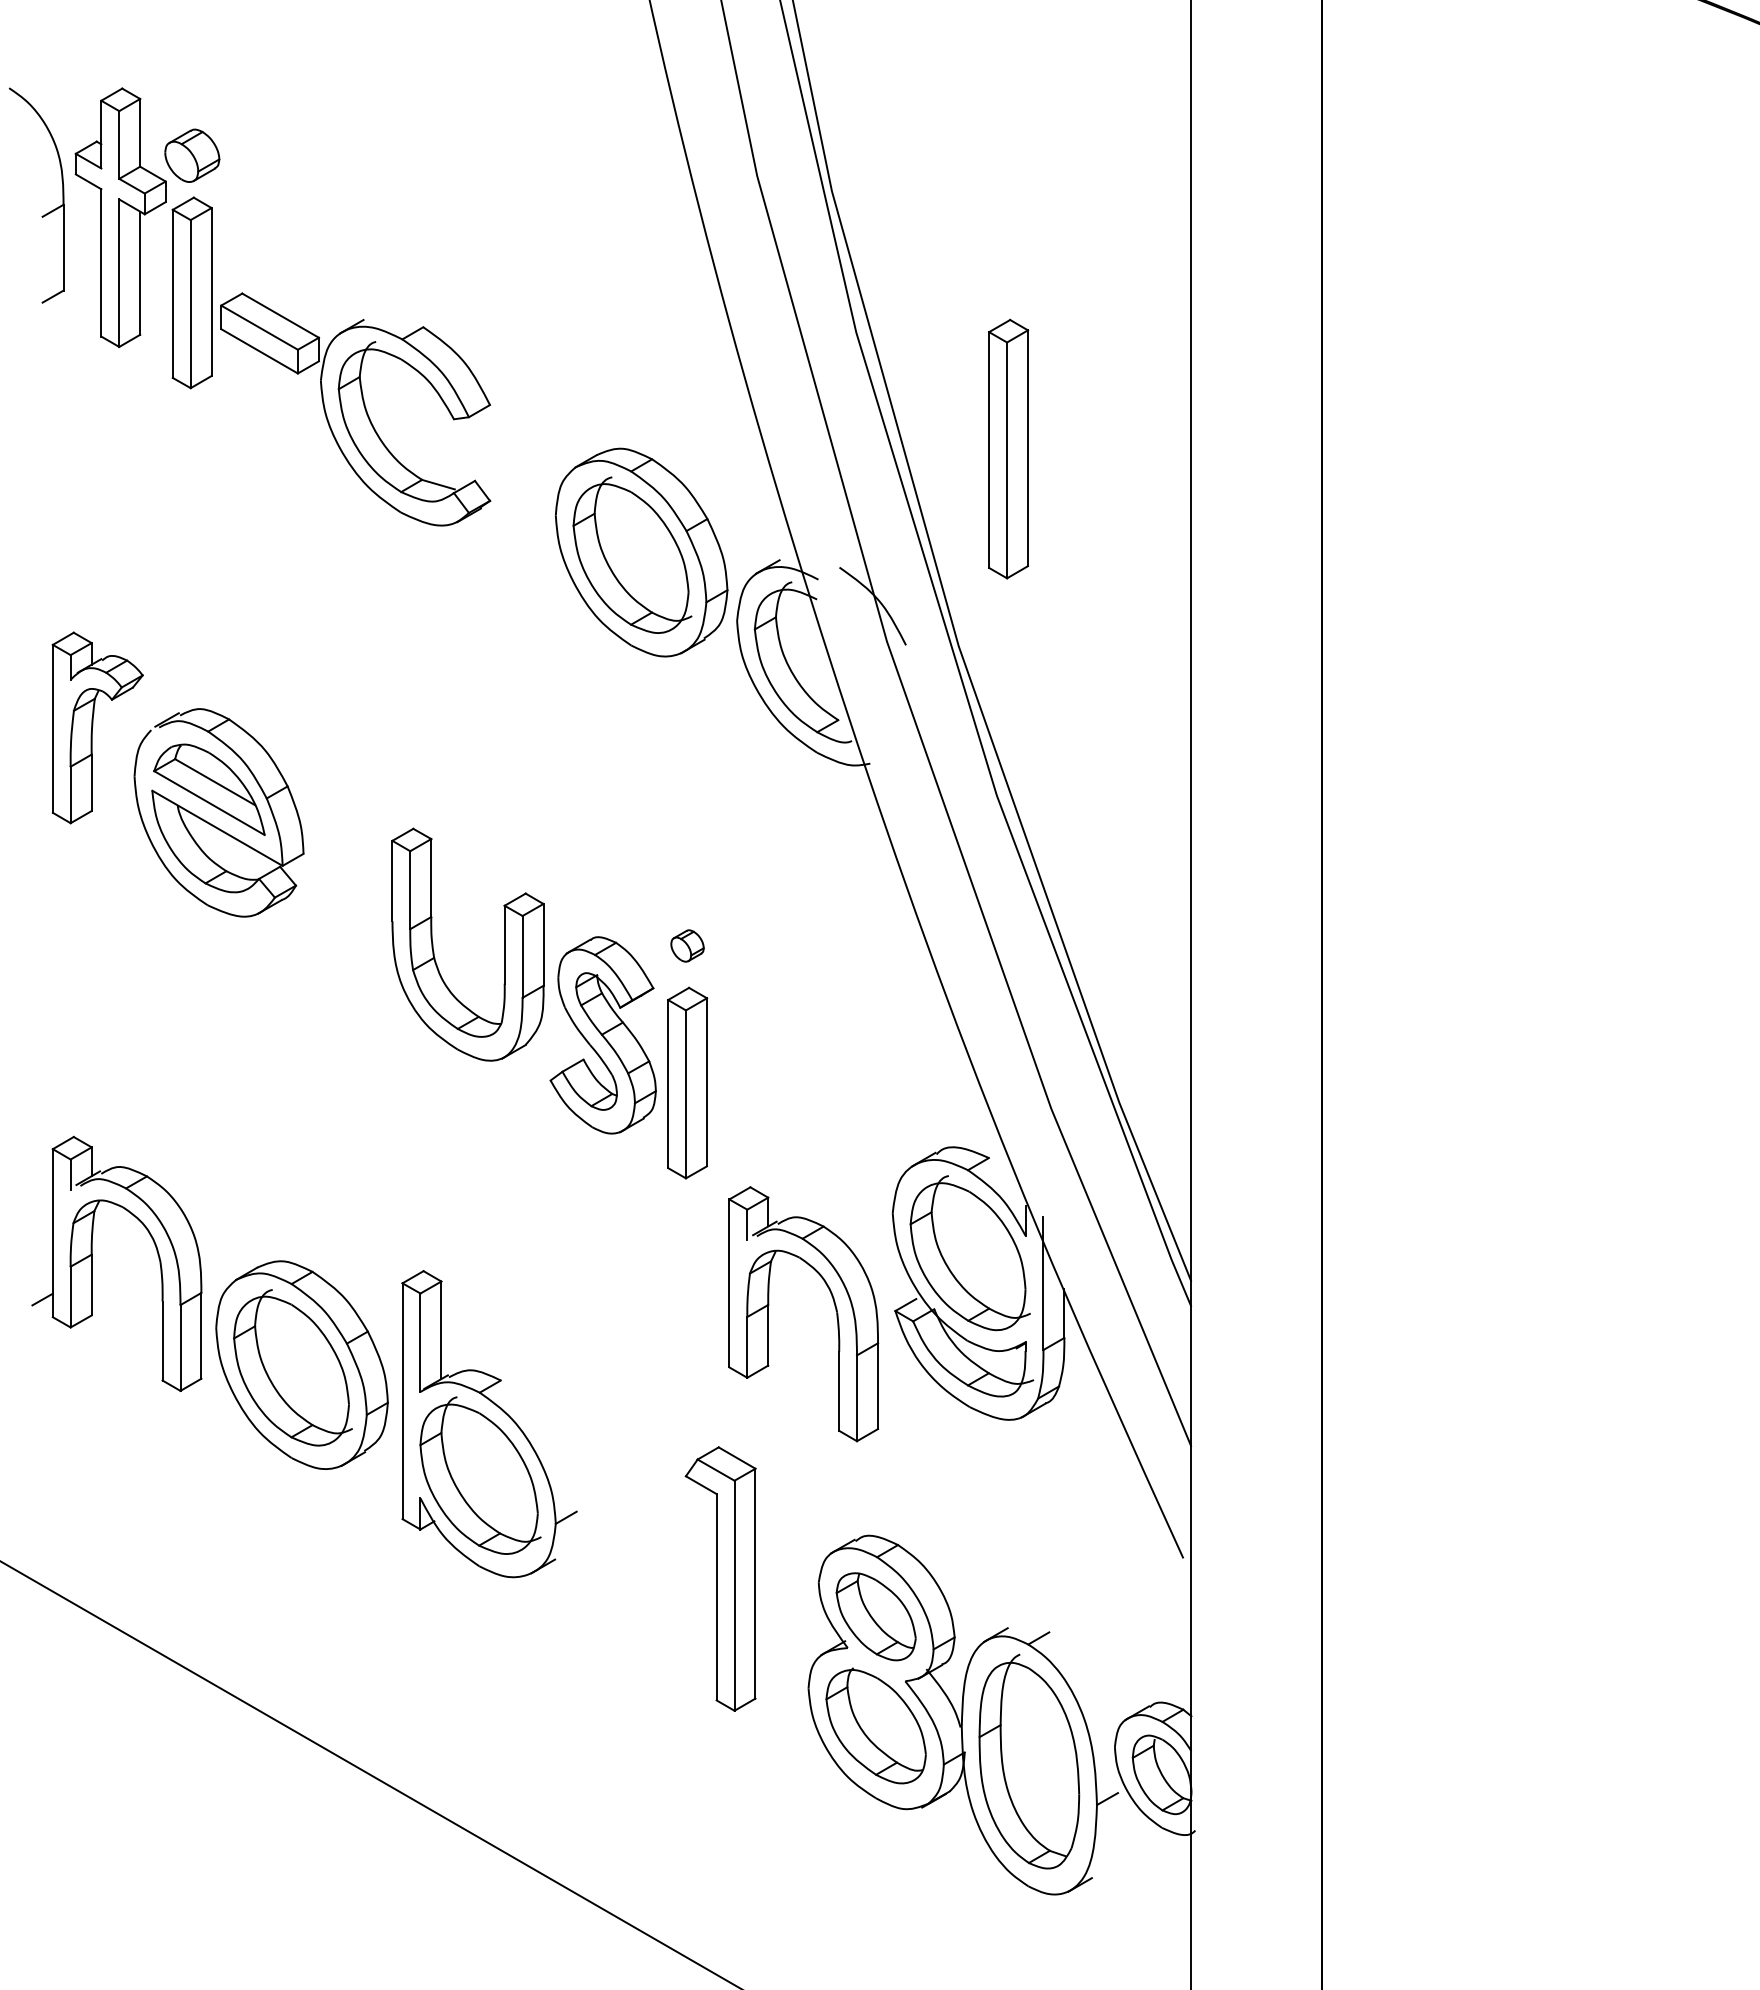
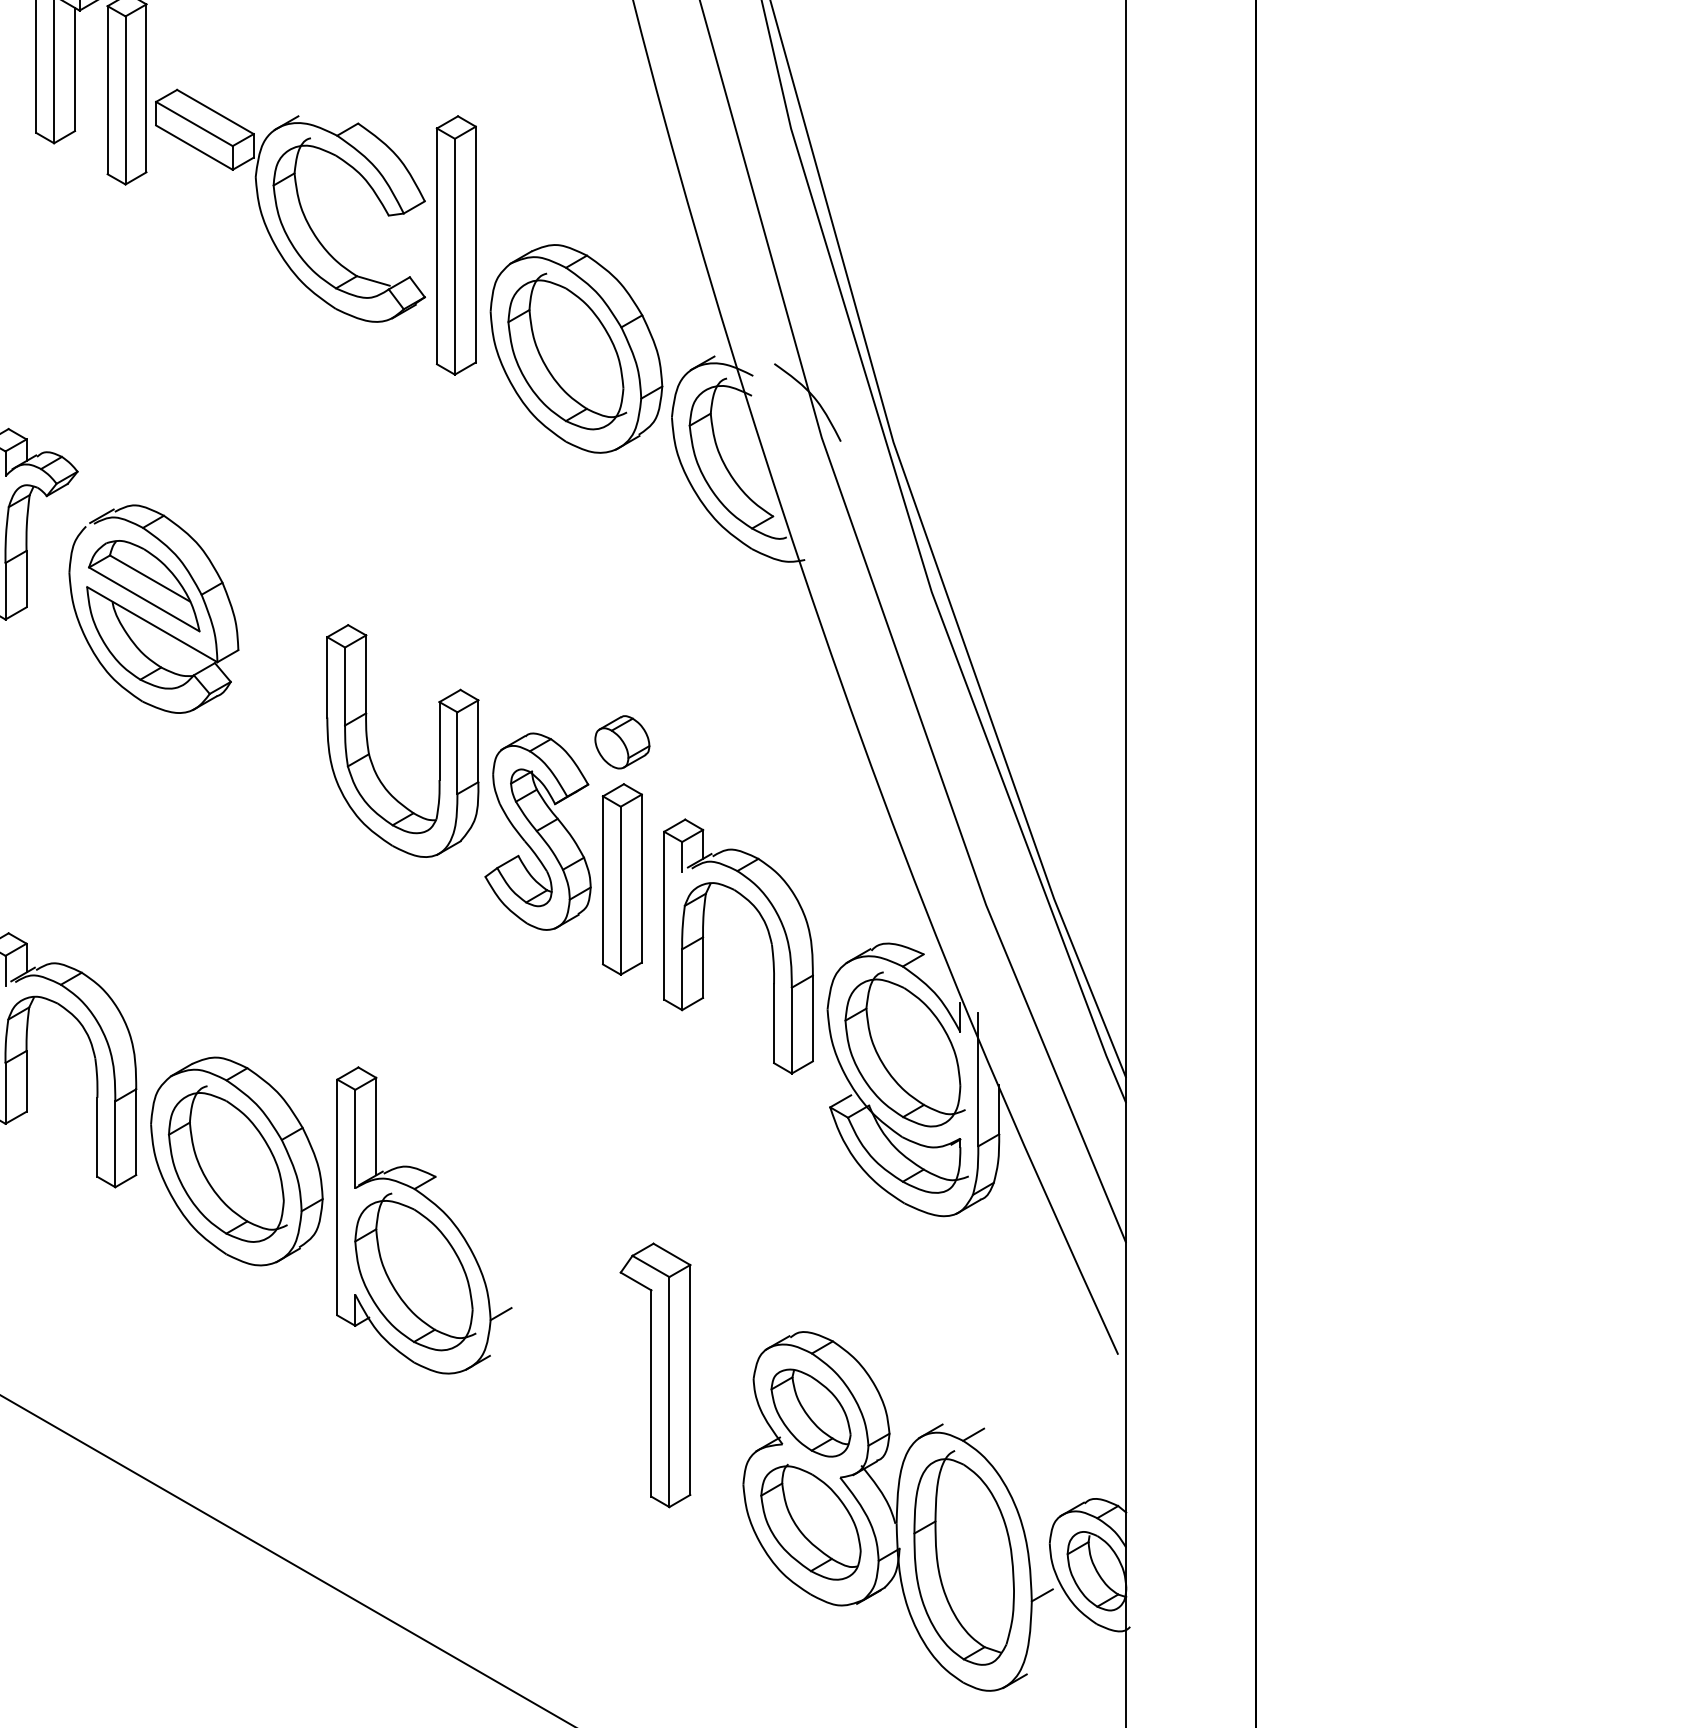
part: (1008, 448) -> (456, 244), moved
part: (687, 945) -> (622, 741), size x1.67
part: (833, 1303) -> (768, 935), moved

